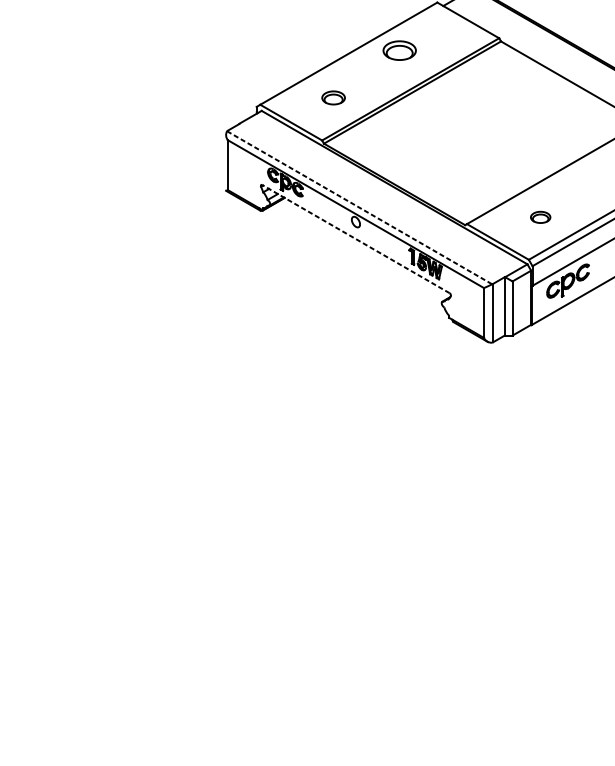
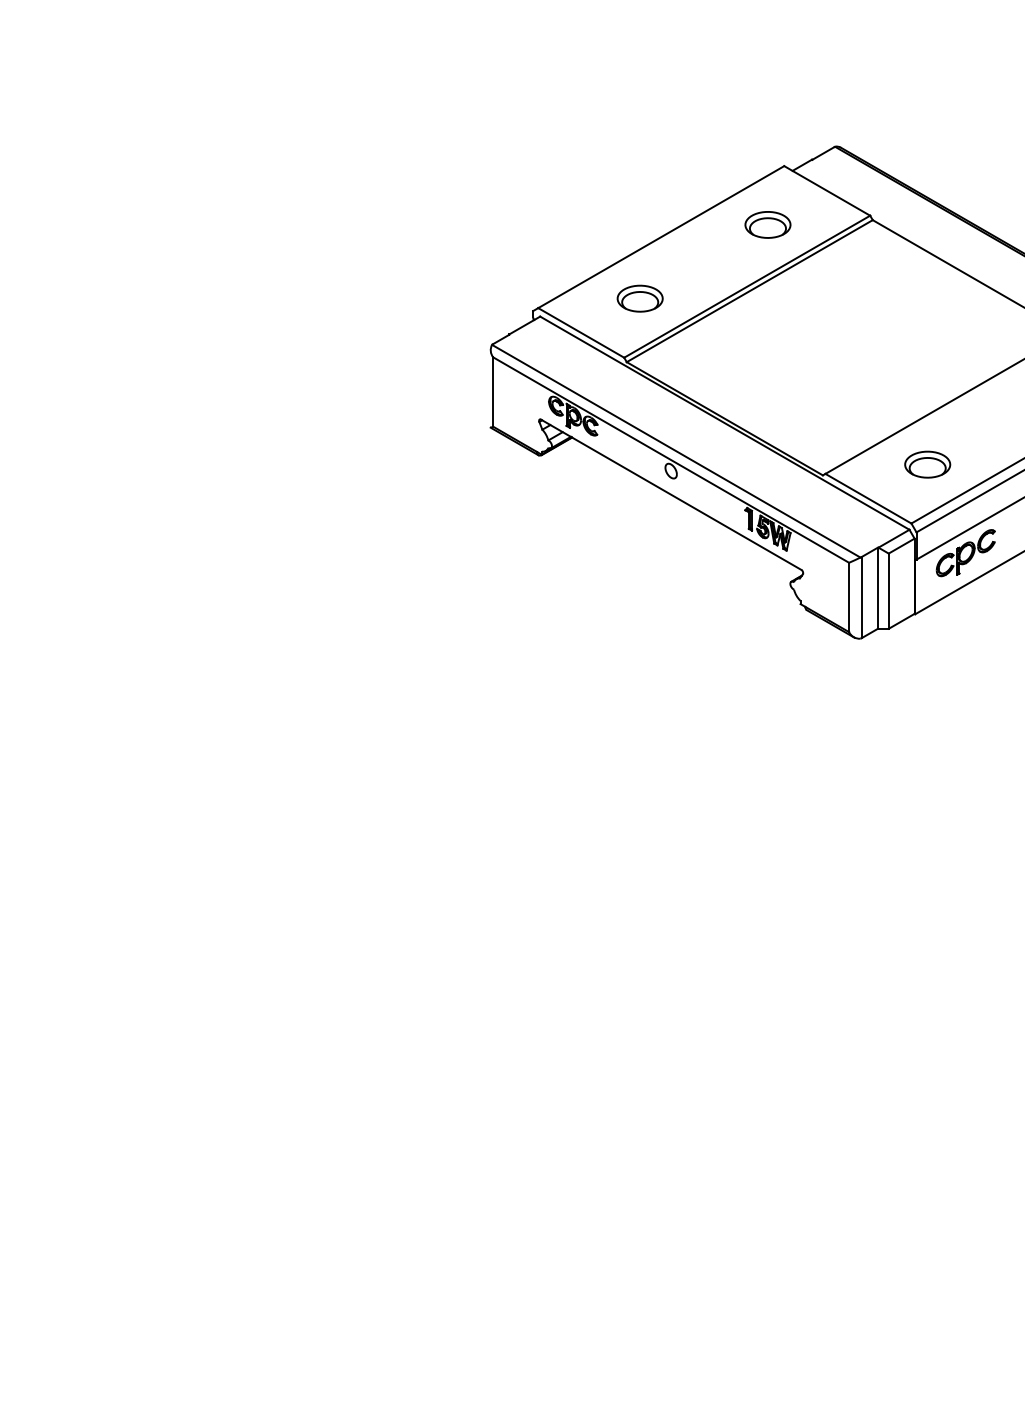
part: (399, 50) -> (767, 224), moved
part: (333, 97) -> (639, 298), size x1.43
line: (359, 207) -> (676, 451), dashed -> solid
part: (540, 217) -> (927, 464), size x1.67
line: (355, 238) -> (670, 494), dashed -> solid

